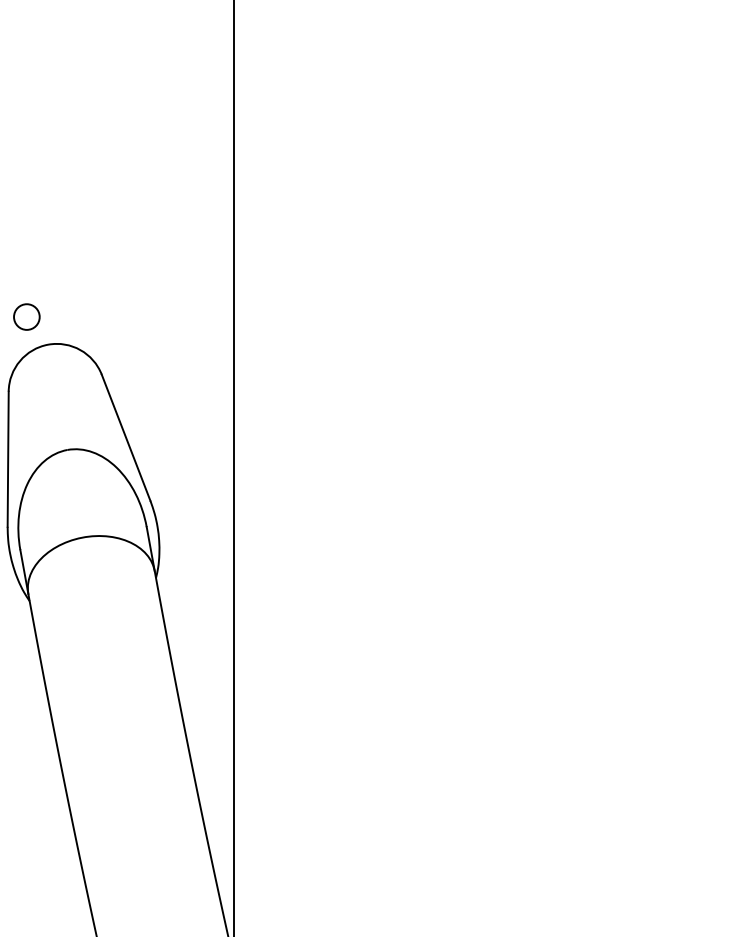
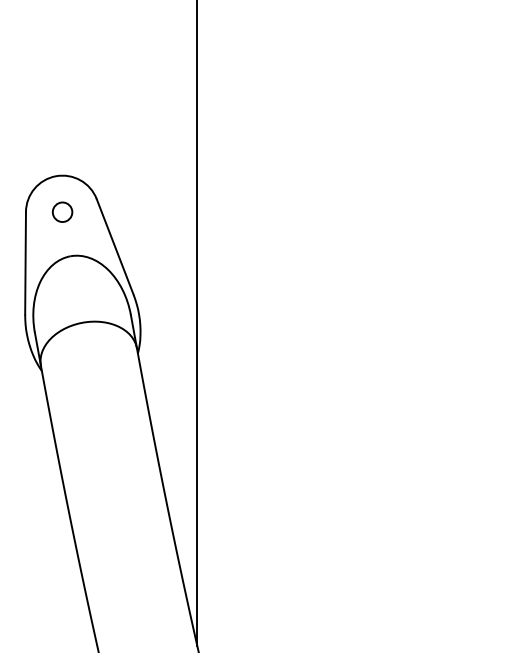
circle: (26, 316) -> (62, 211), moved

